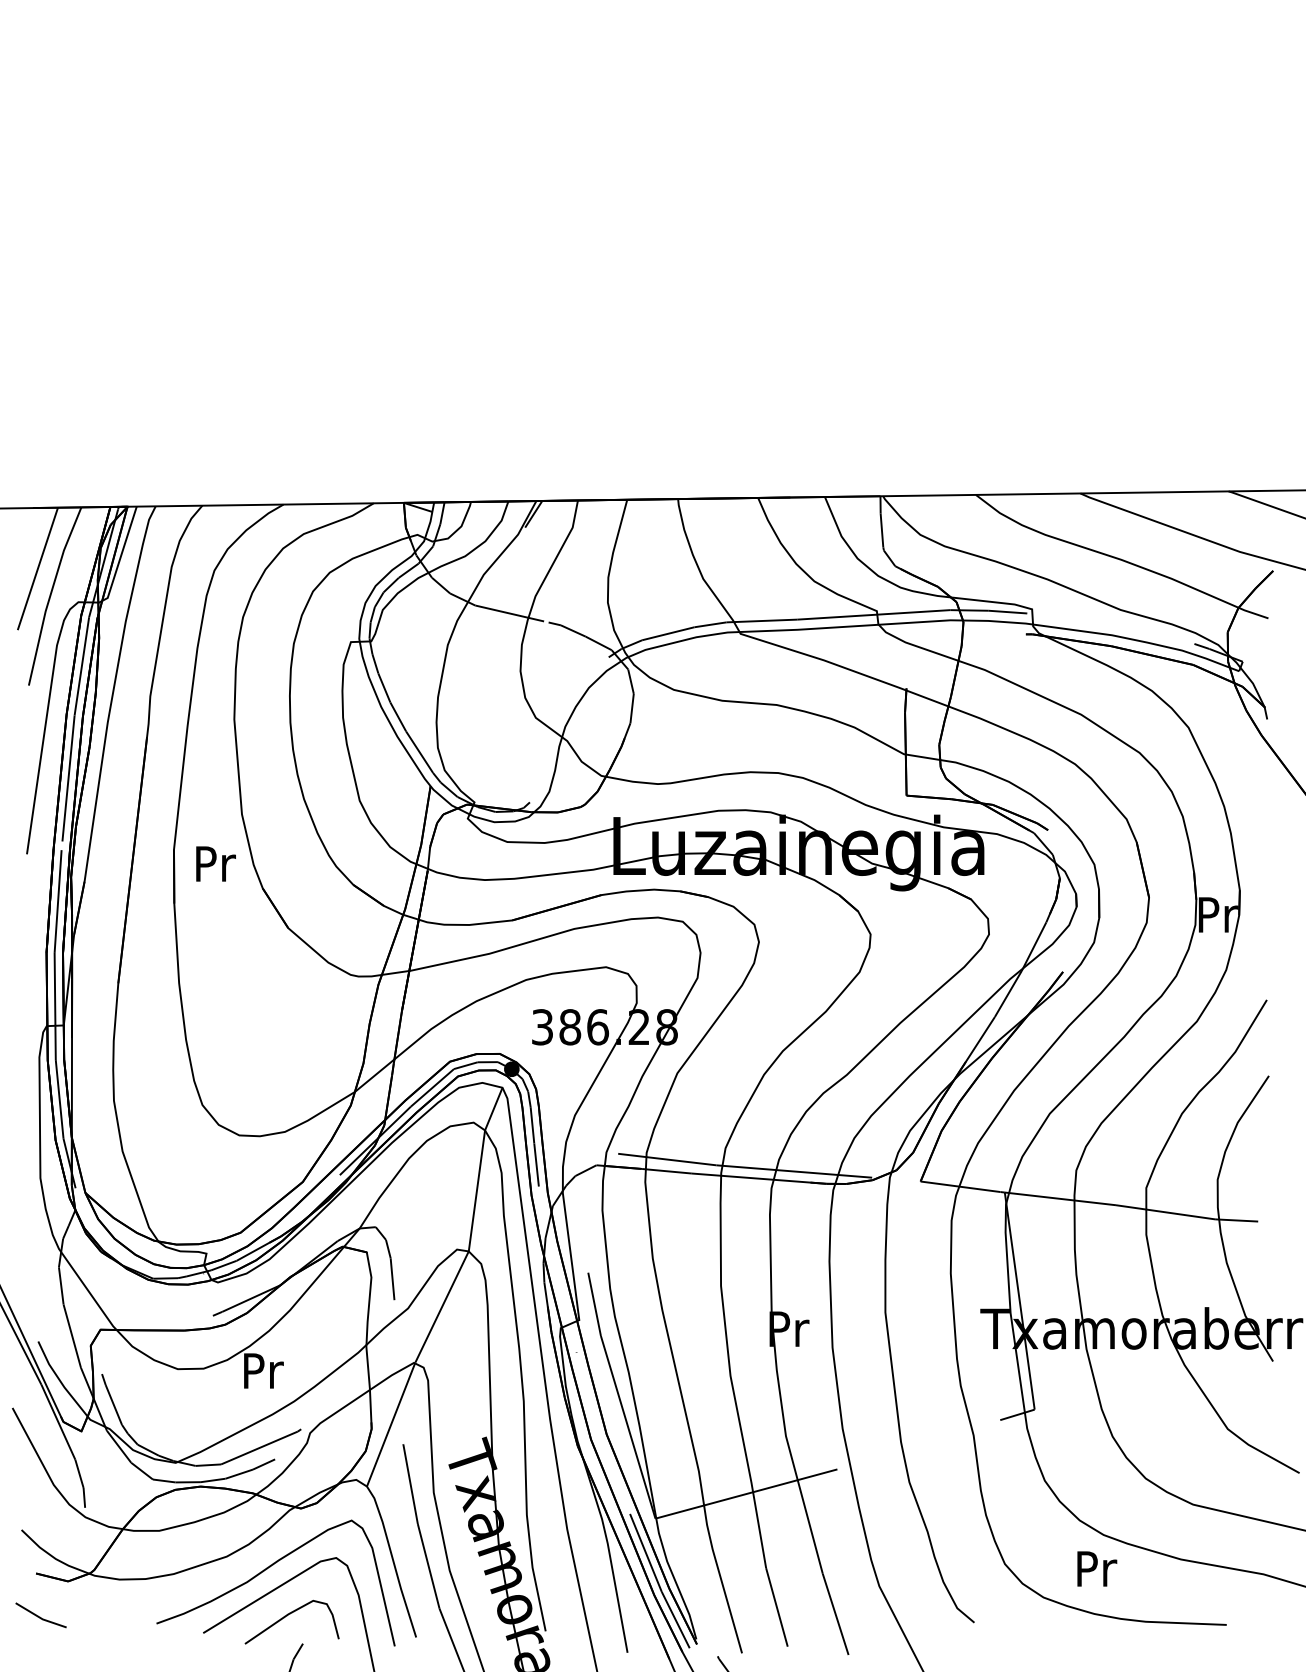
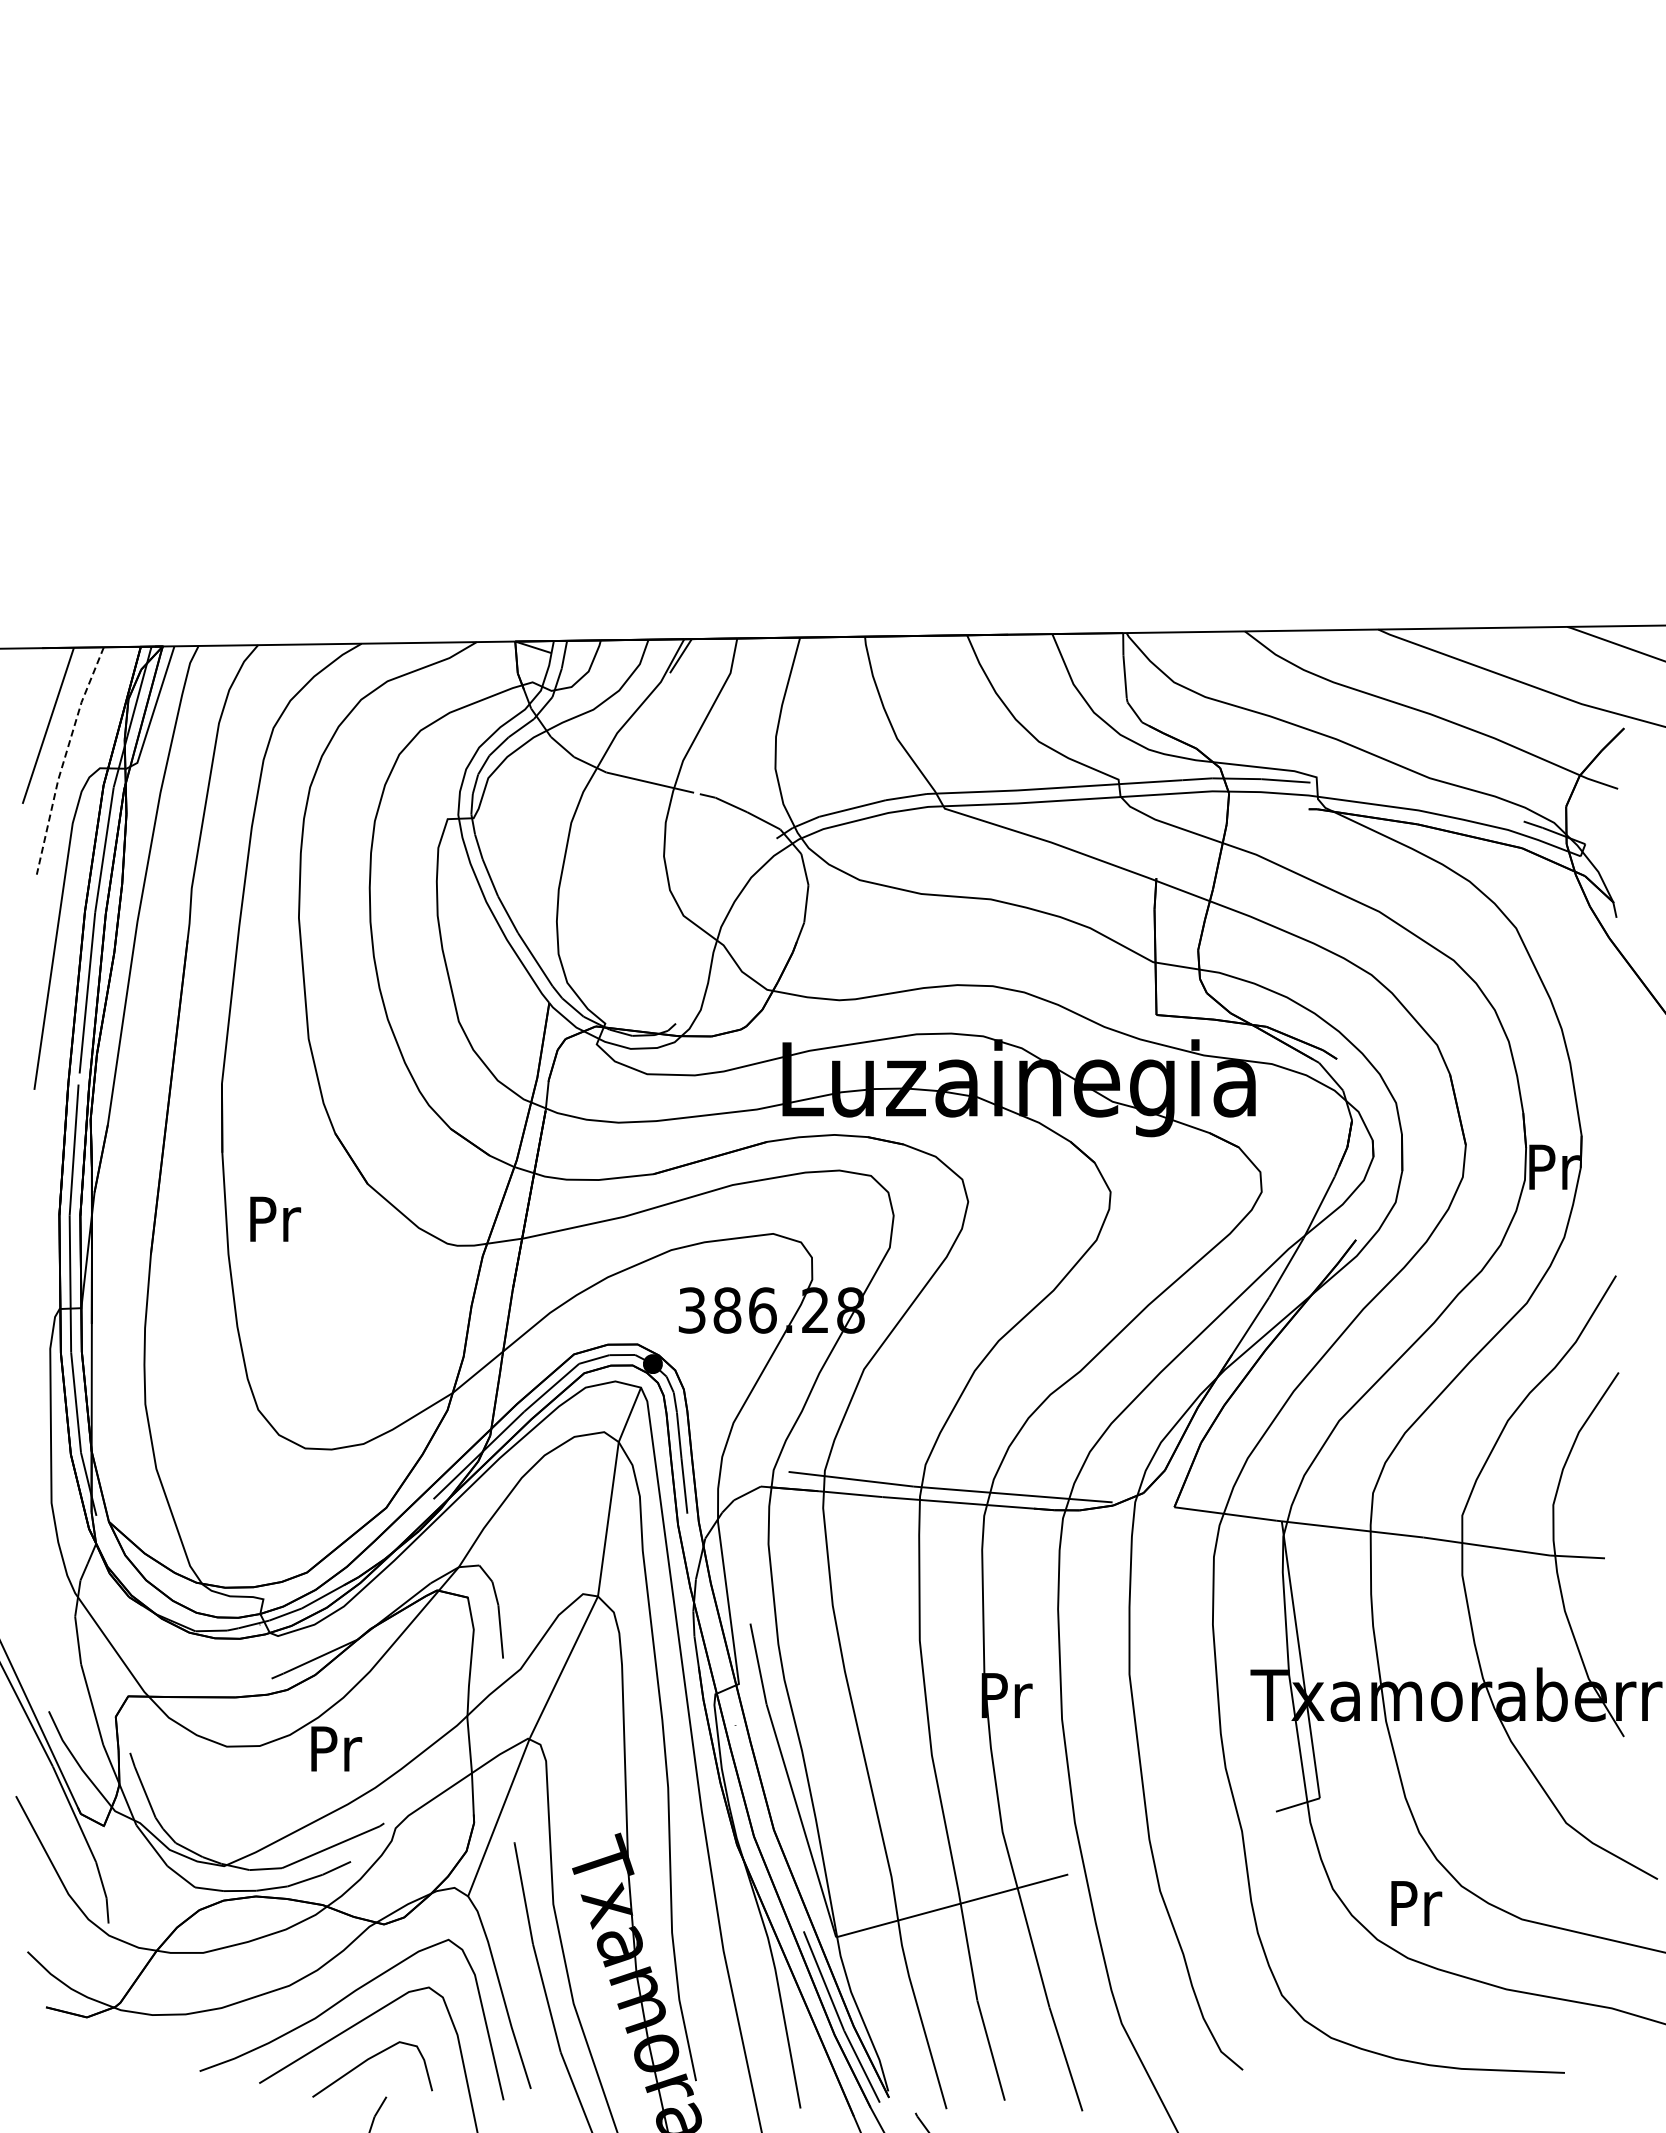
line: (50, 595) -> (64, 759), solid -> dashed
text: (215, 863) -> (275, 1218), moved
text: (1097, 1568) -> (1416, 1903), moved
line: (40, 1616) -> (51, 2062), removed

